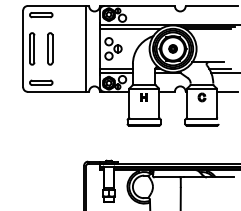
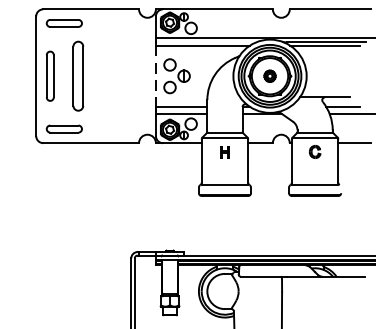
part: (50, 48) -> (78, 75), size x1.4
line: (86, 48) -> (134, 75), removed
line: (99, 48) -> (155, 75), solid -> dashed

